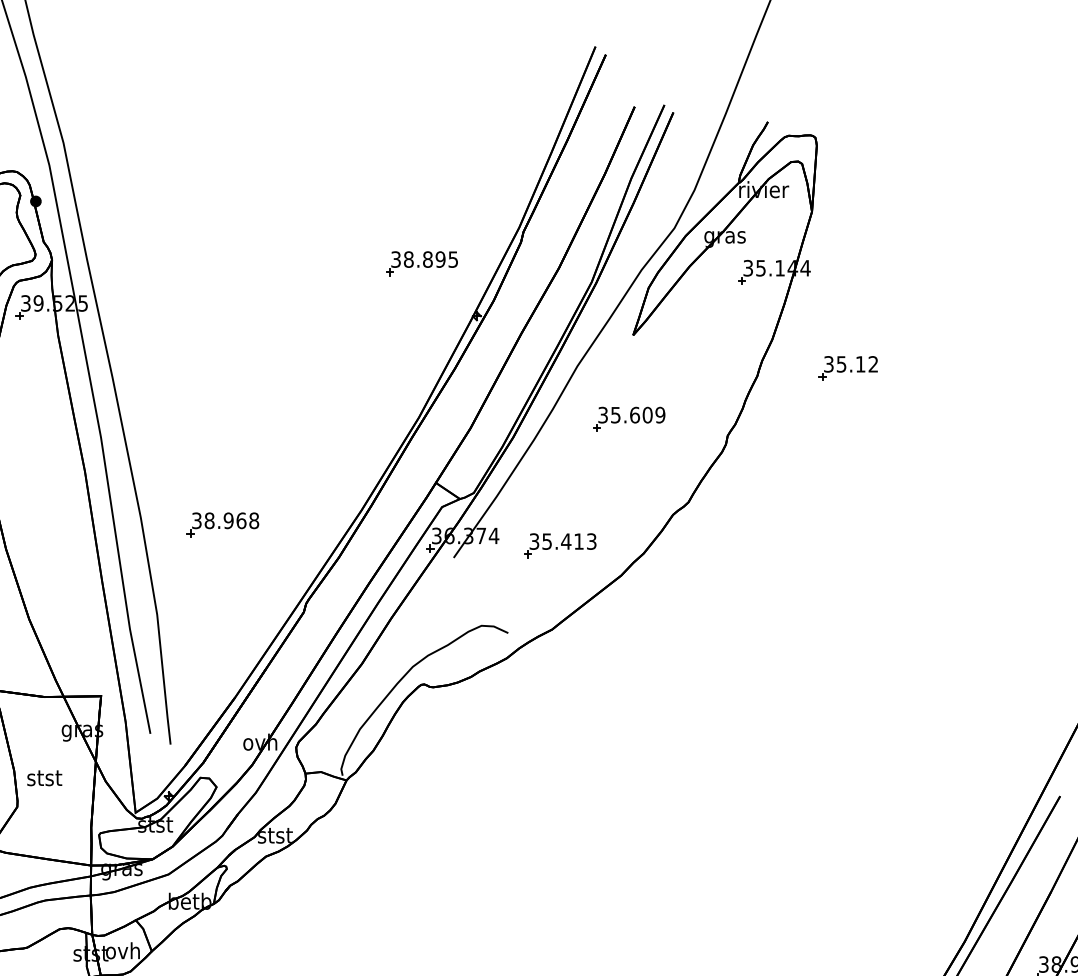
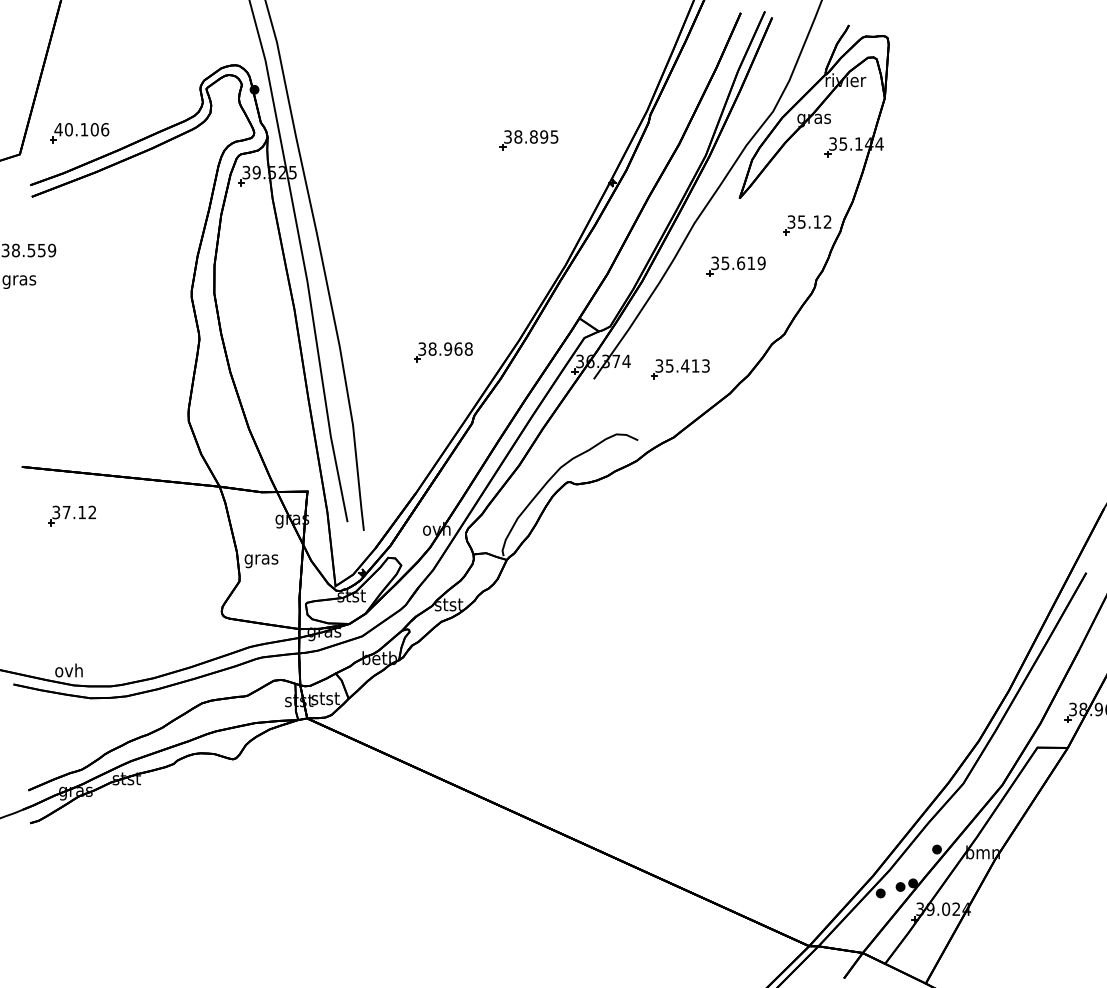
part: (421, 263) -> (528, 140), moved
part: (848, 368) -> (807, 225), moved
text: (647, 415) -> (751, 263), 35.609 -> 35.619
part: (223, 524) -> (443, 352), moved
text: (44, 779) -> (261, 559), stst -> gras
text: (123, 951) -> (325, 698), ovh -> stst

